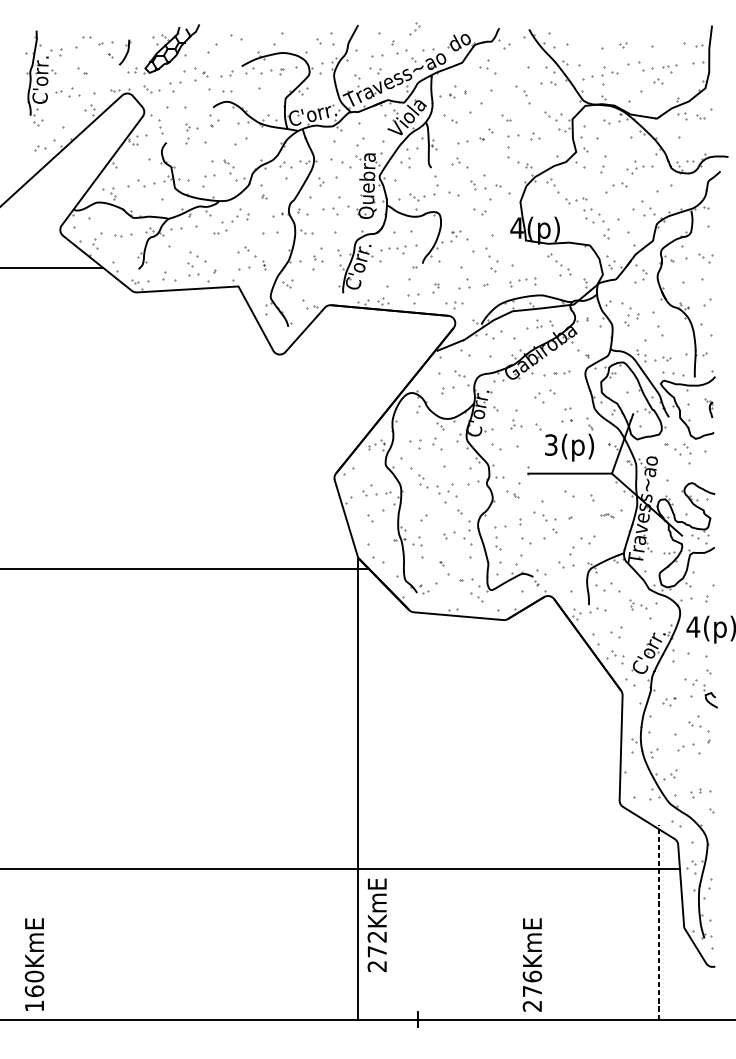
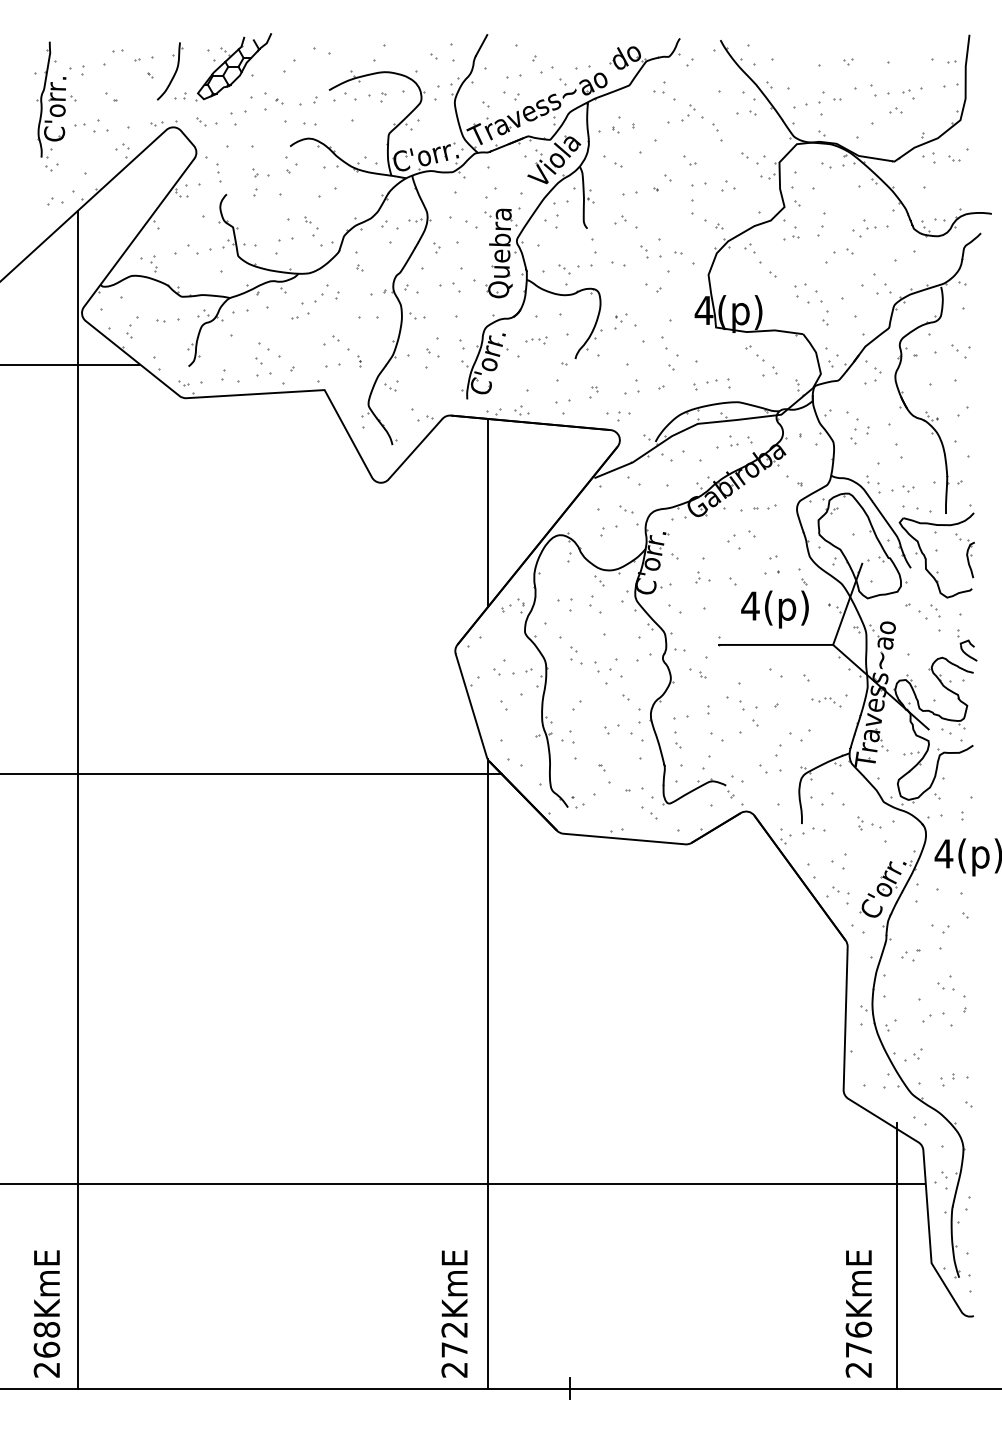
part: (414, 28) -> (688, 112), moved
part: (124, 52) -> (169, 71), size x1.67
part: (581, 198) -> (791, 237), moved
part: (394, 250) -> (536, 340), size x0.62
line: (358, 376) -> (487, 512), added
part: (708, 407) -> (964, 555), size x1.67
text: (551, 444) -> (750, 605), 3(p) -> 4(p)
part: (607, 515) -> (826, 702), size x1.67
line: (57, 587) -> (78, 799), added
part: (710, 696) -> (967, 645), moved
line: (659, 922) -> (897, 1255), dashed -> solid
text: (377, 924) -> (454, 1313), moved
text: (532, 964) -> (858, 1313), moved
text: (34, 991) -> (46, 1349), 160KmE -> 268KmE

